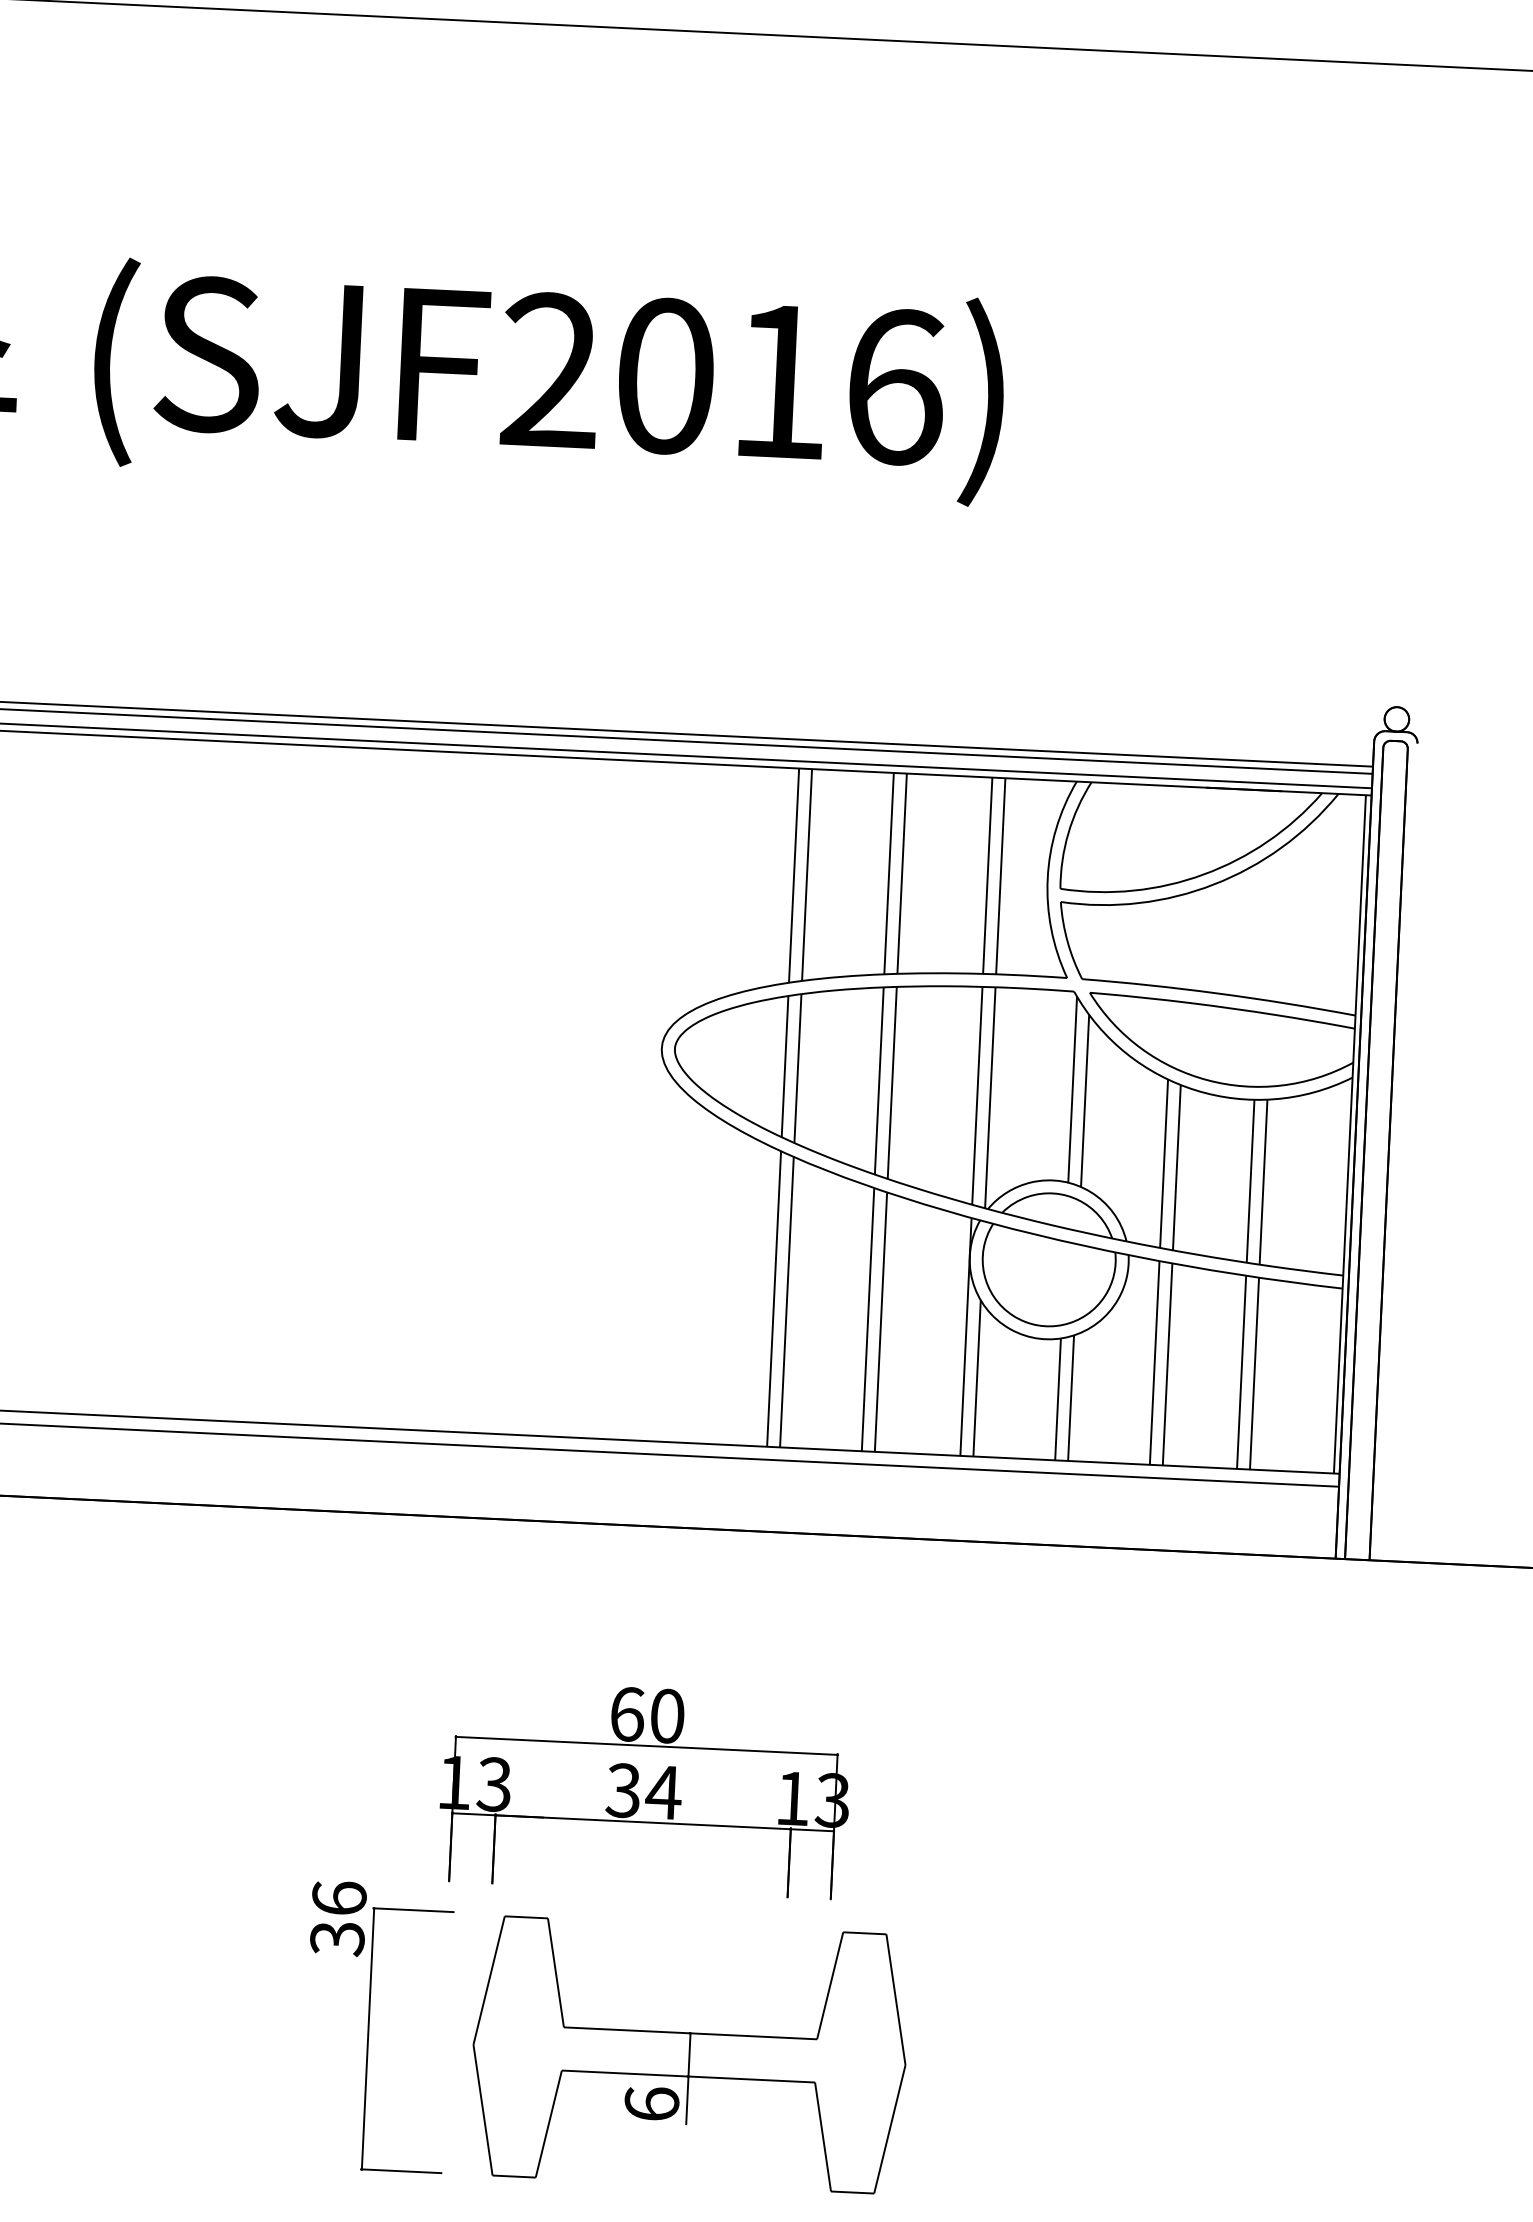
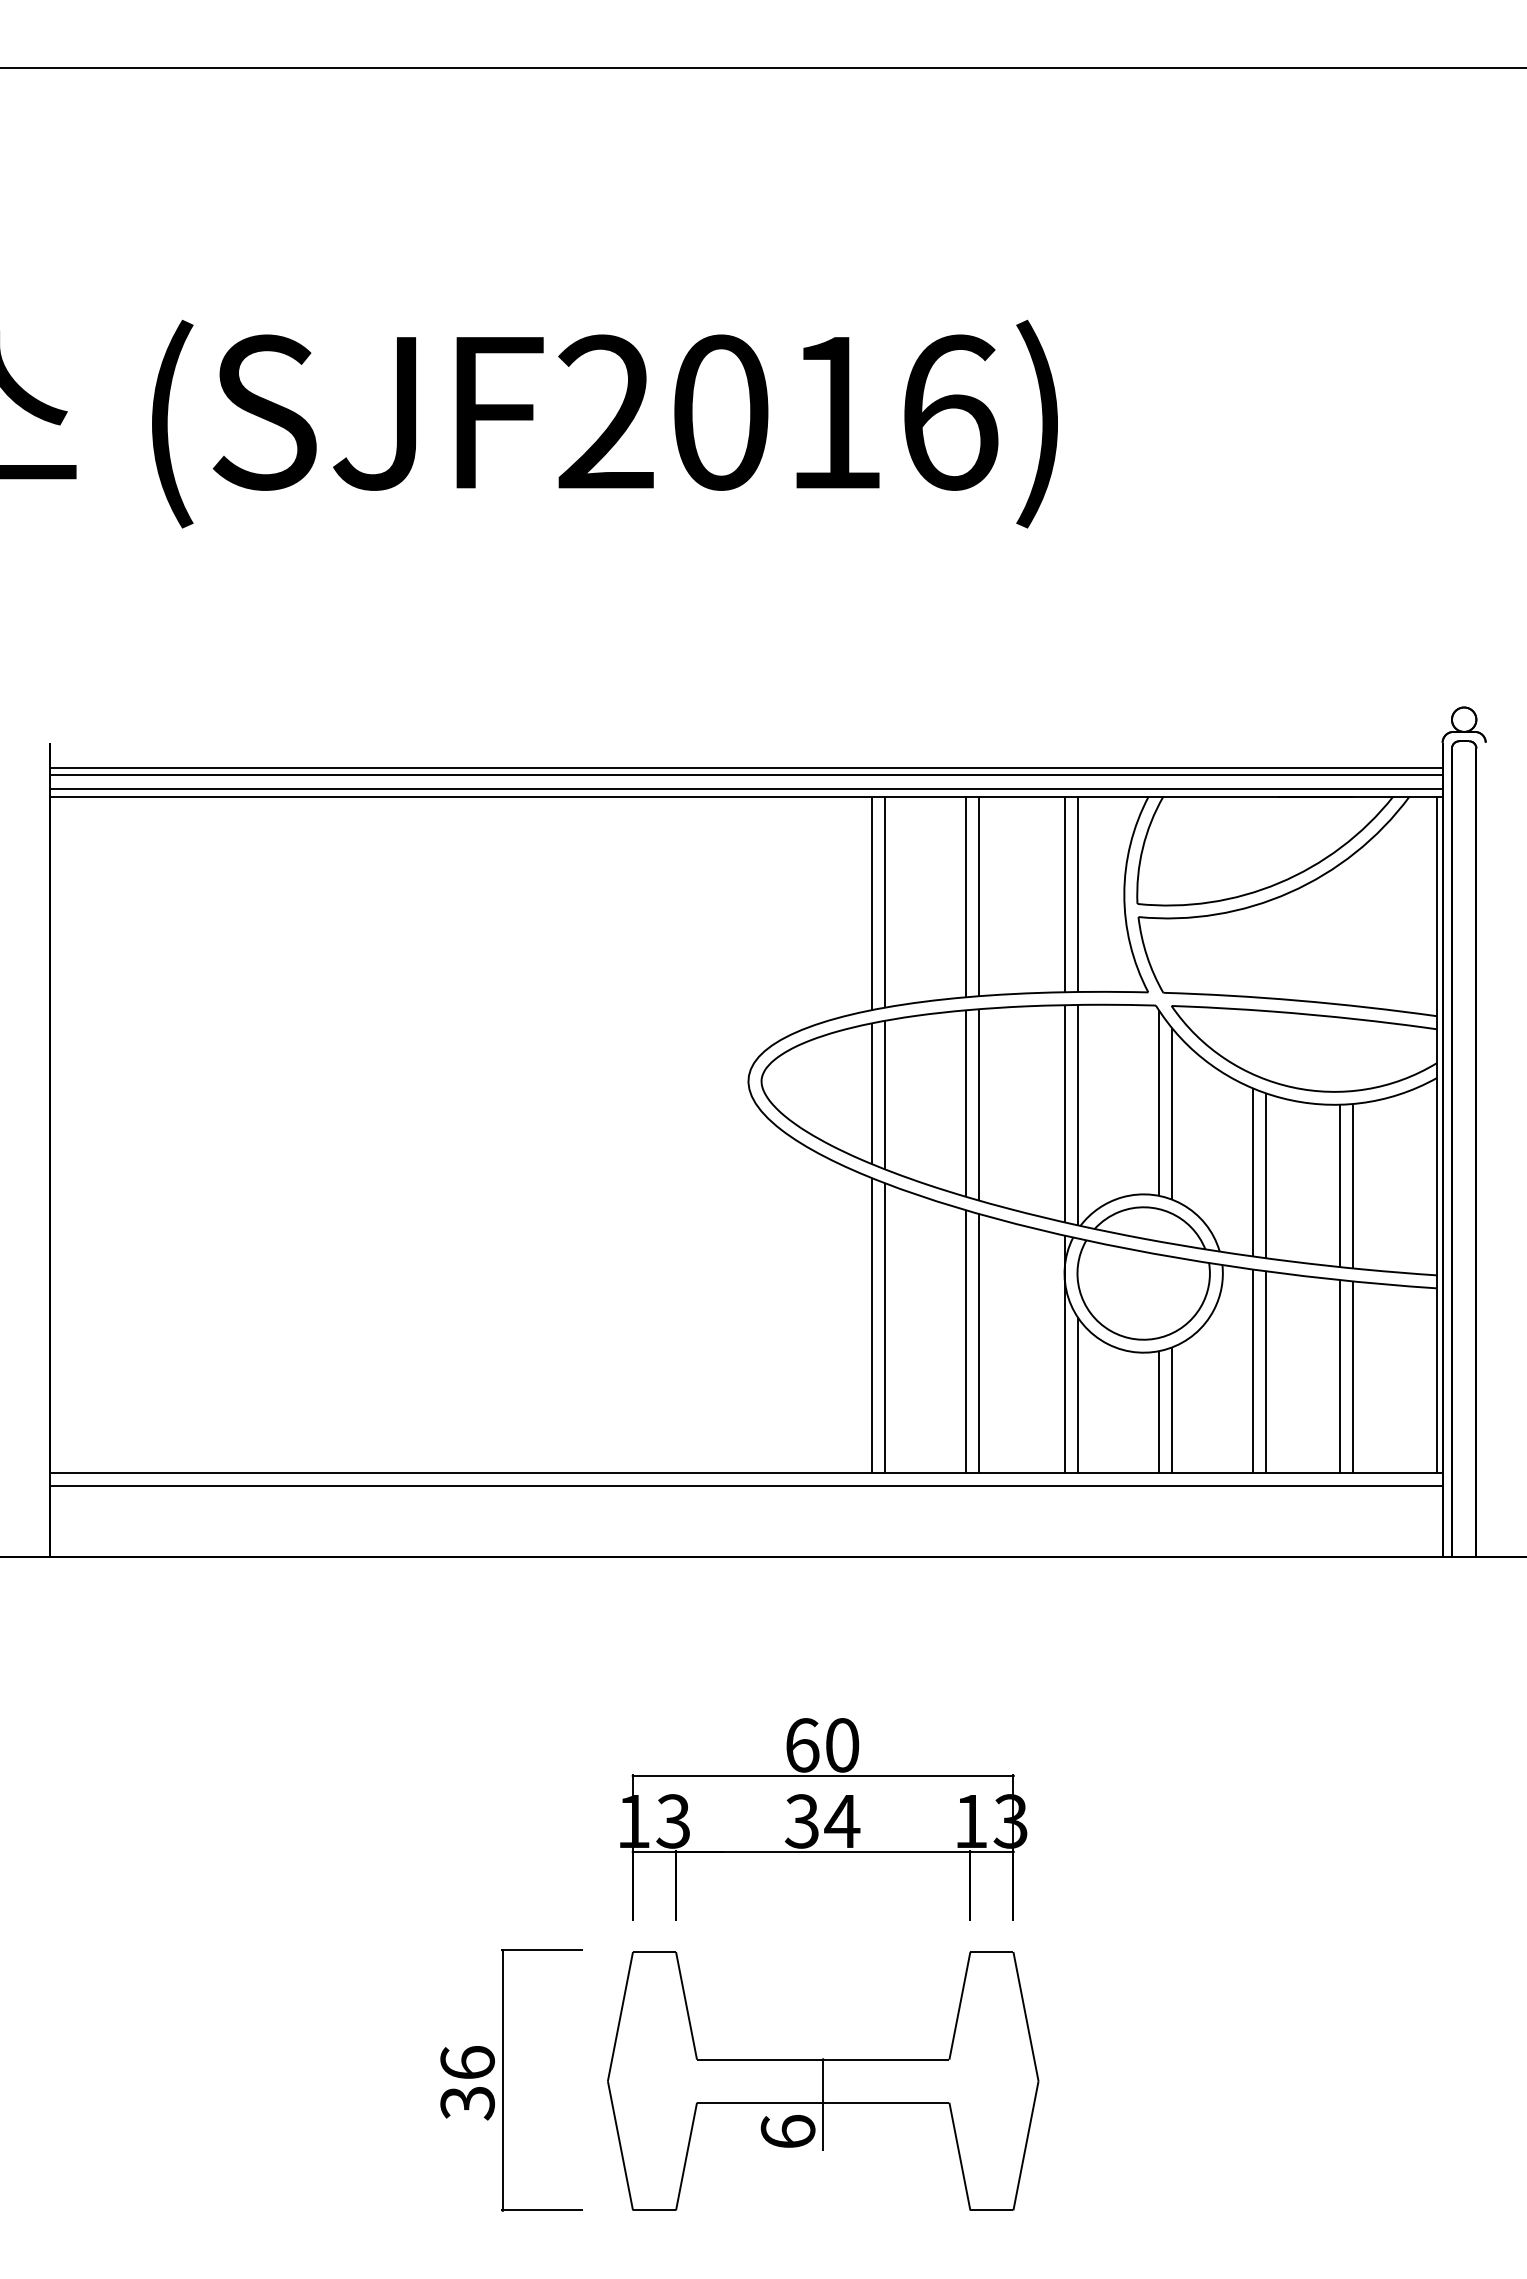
part: (644, 1789) -> (823, 1819), moved
text: (338, 1919) -> (467, 2083), moved

